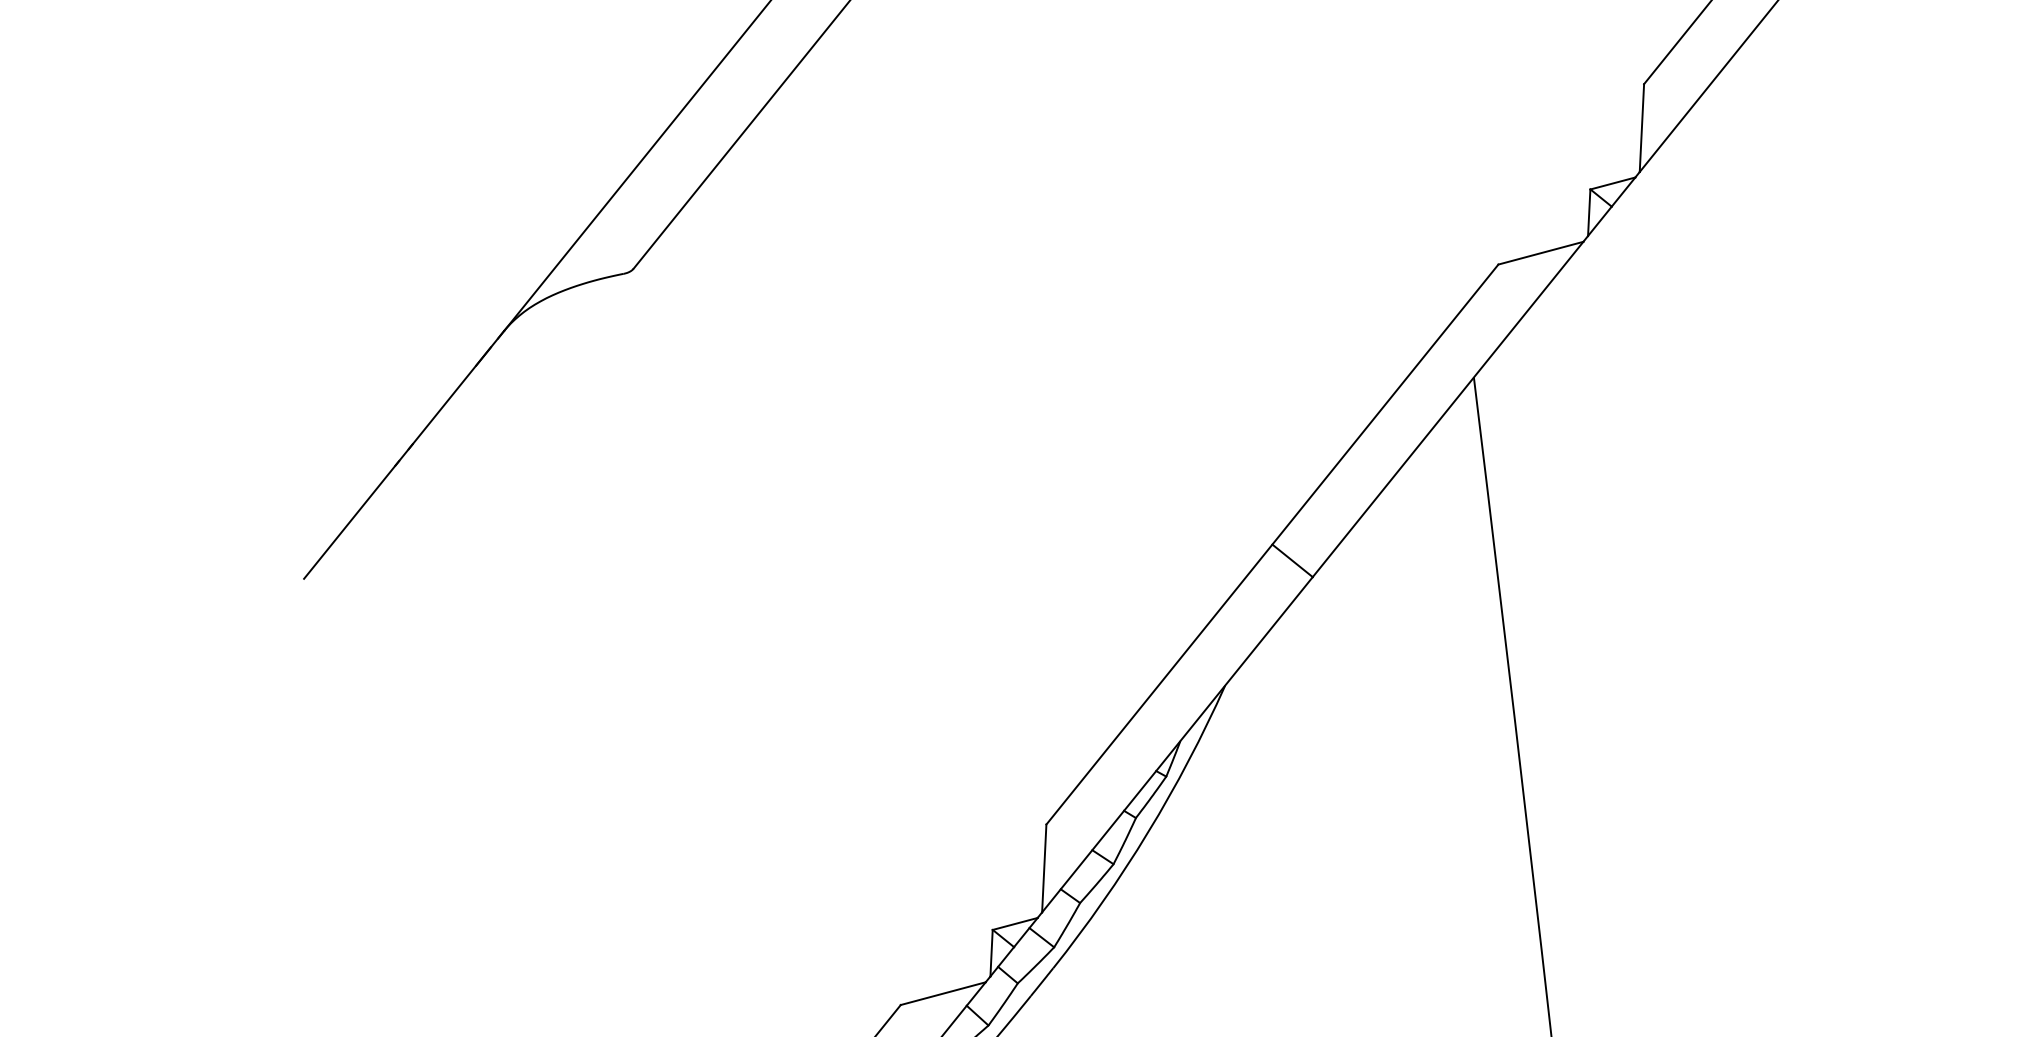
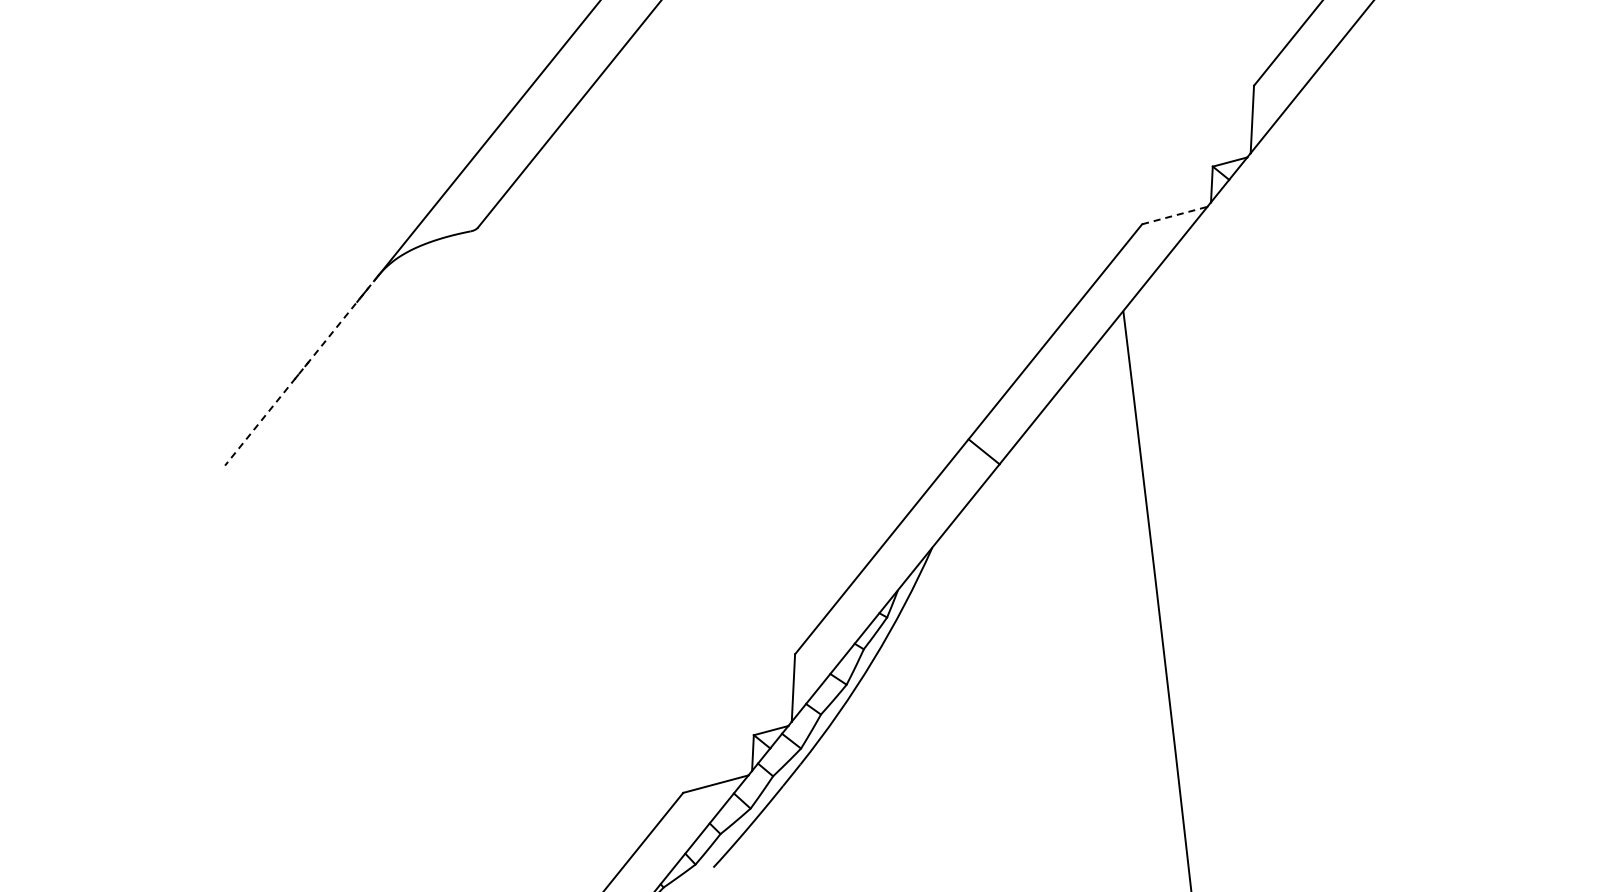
line: (1540, 253) -> (1174, 215), solid -> dashed
line: (403, 454) -> (301, 370), solid -> dashed

